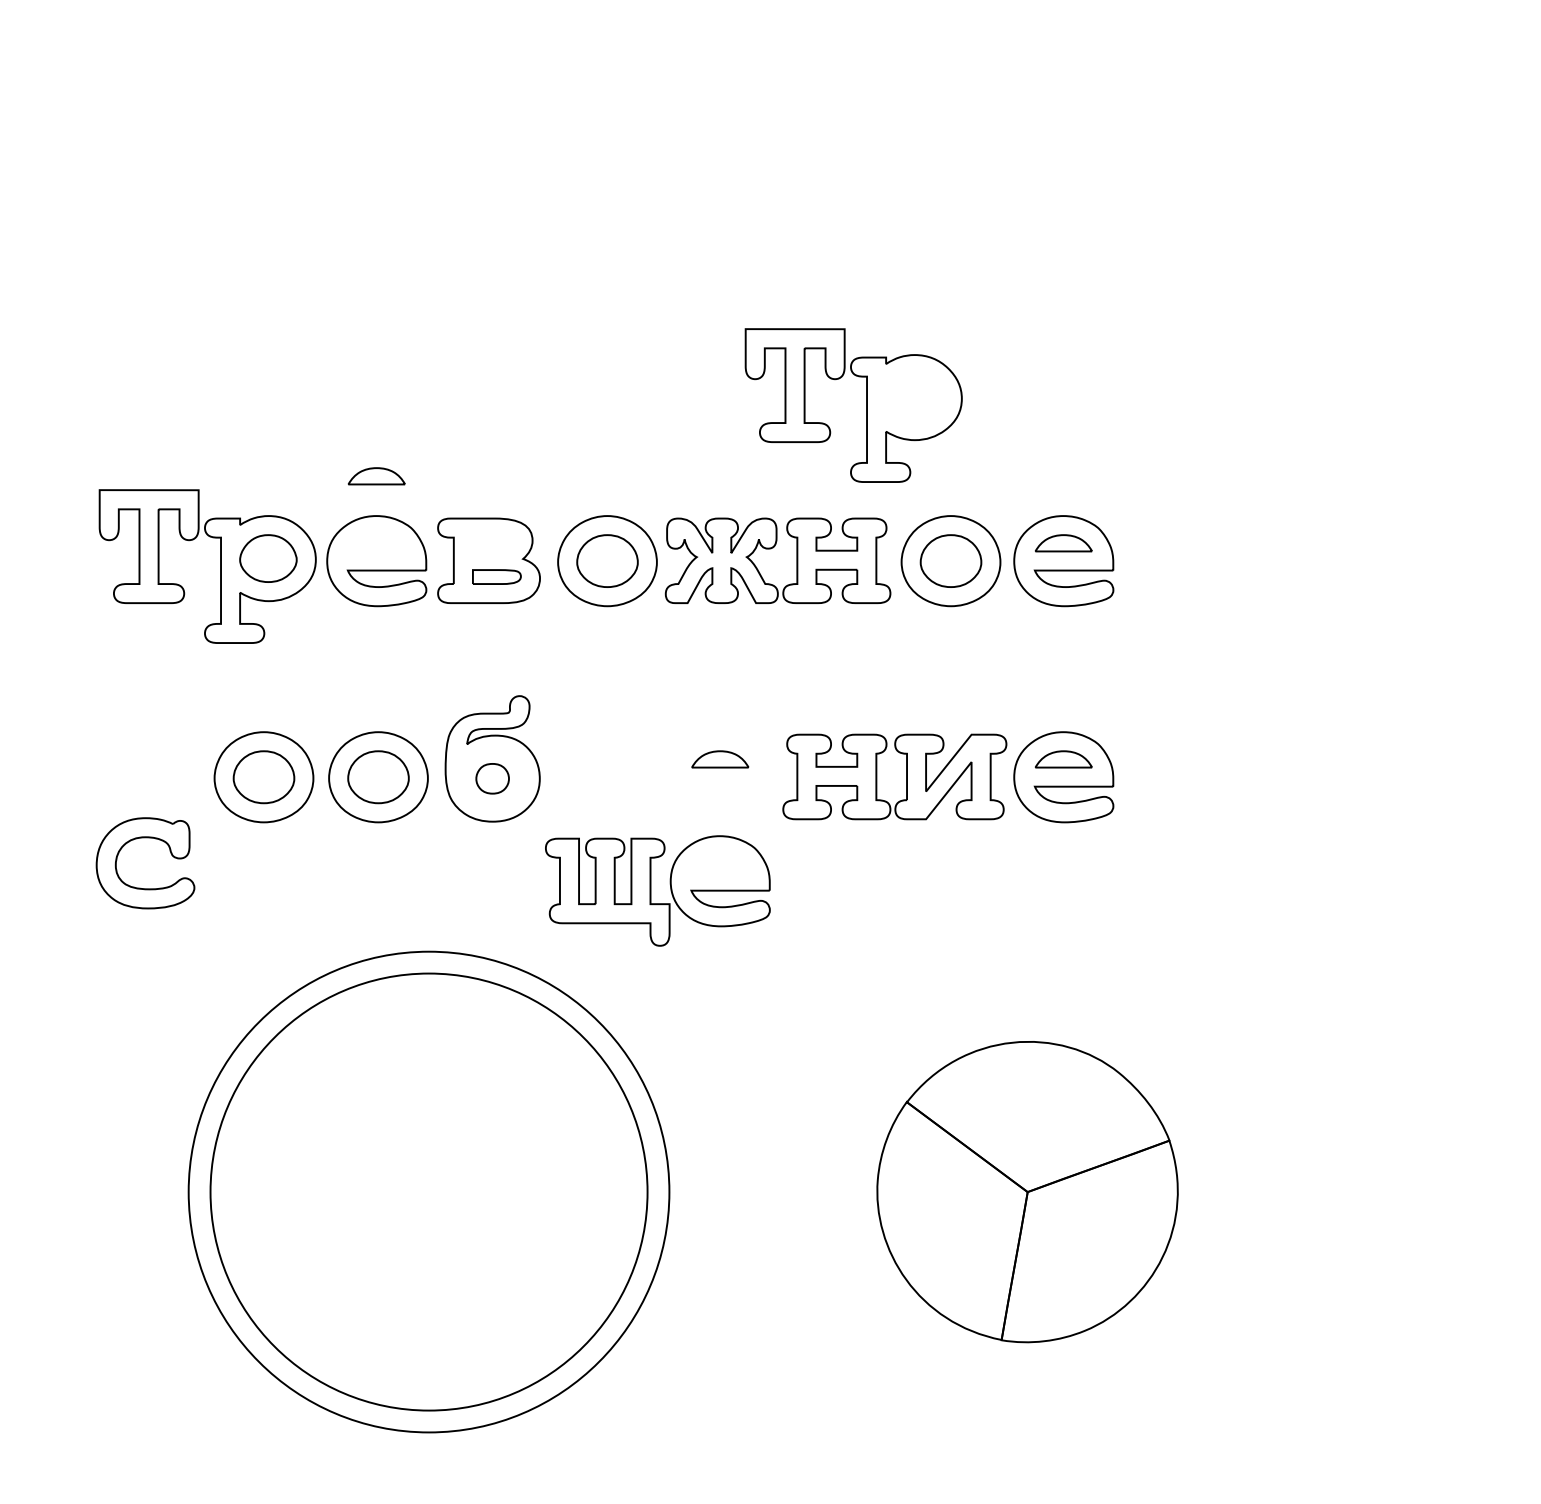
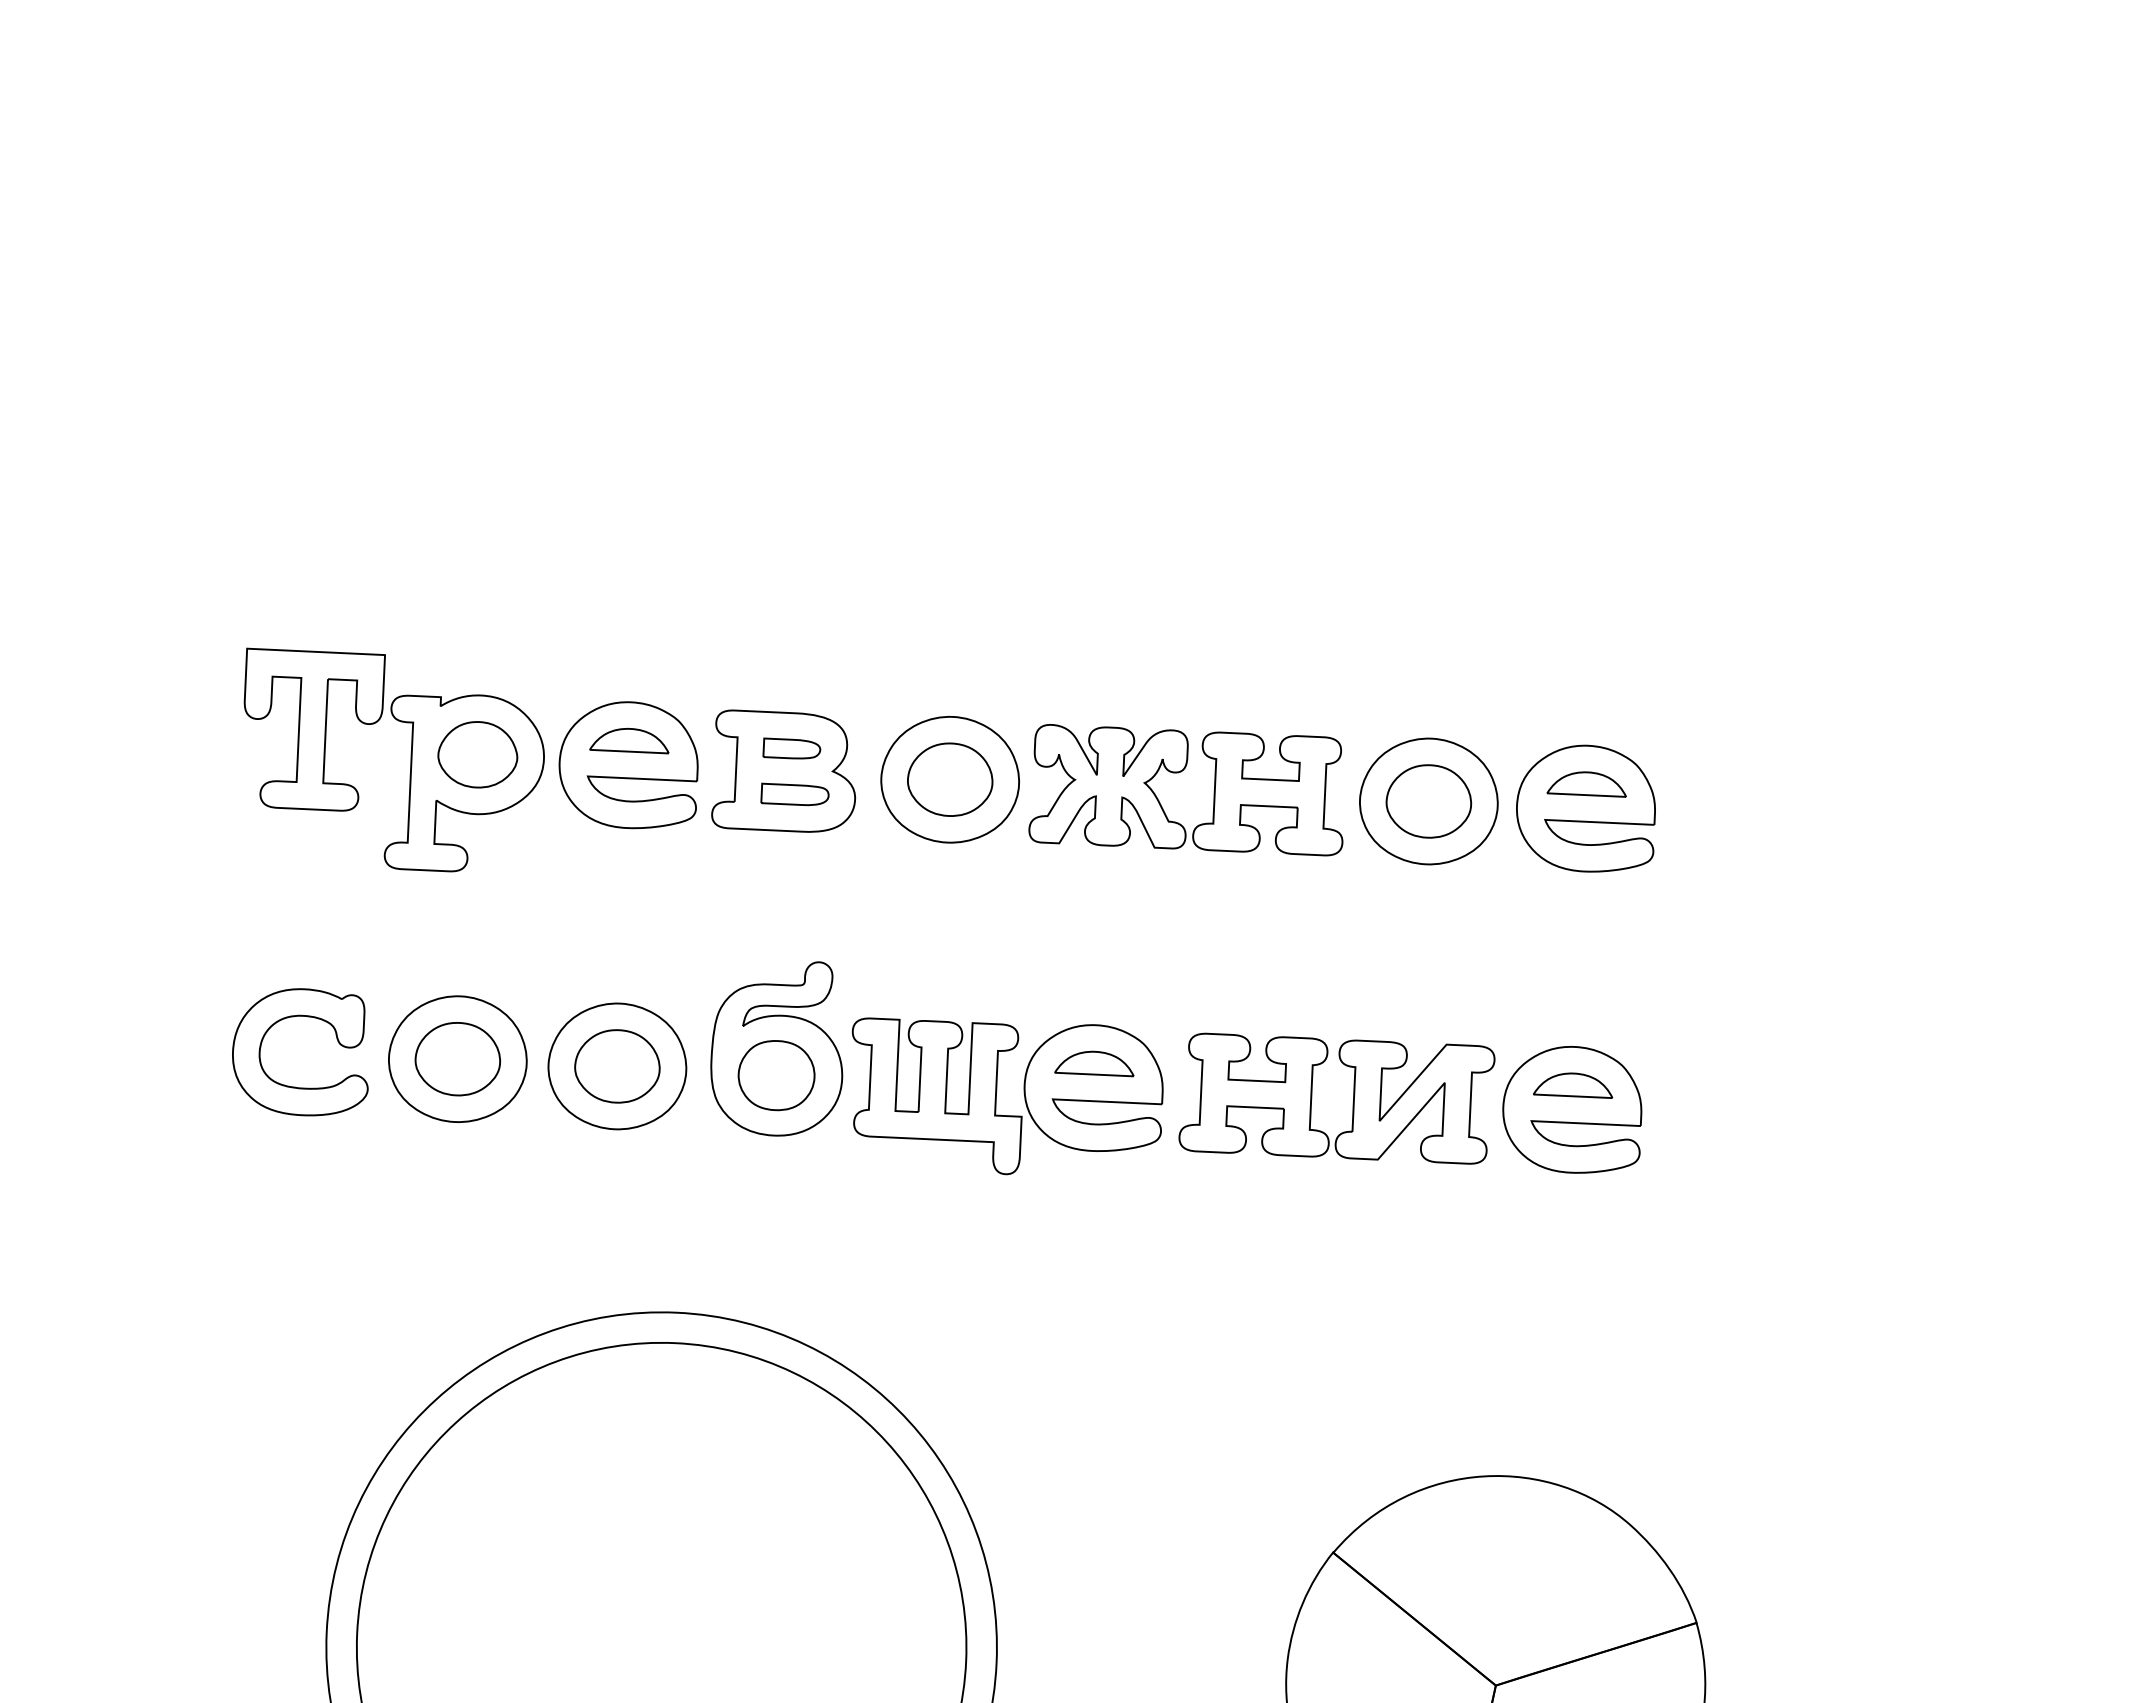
part: (866, 405) -> (1321, 579), removed
part: (376, 476) -> (629, 740), moved
part: (493, 543) -> (792, 747), added
part: (492, 778) -> (776, 1075), size x1.67
part: (140, 887) -> (292, 1085), moved
part: (657, 890) -> (1005, 1096), moved

